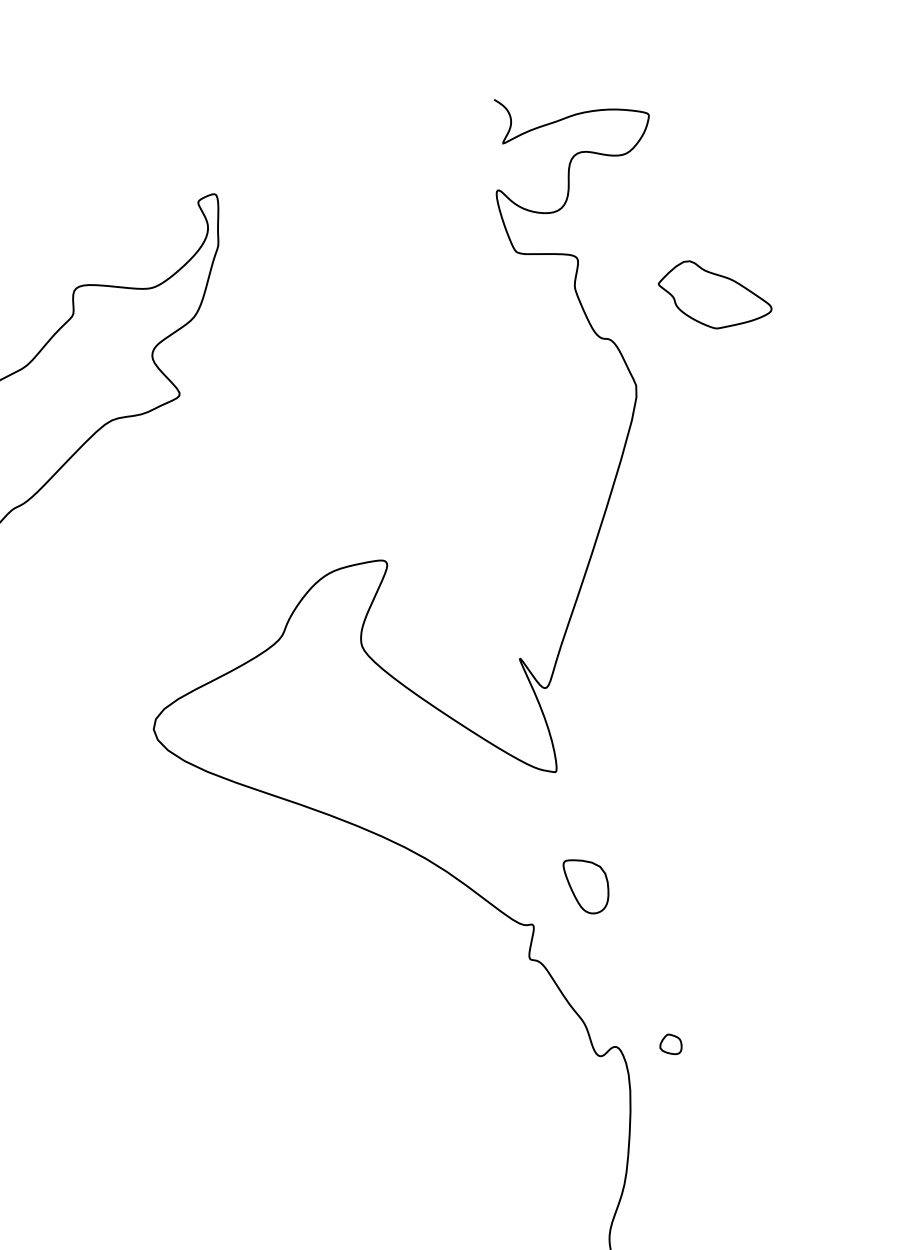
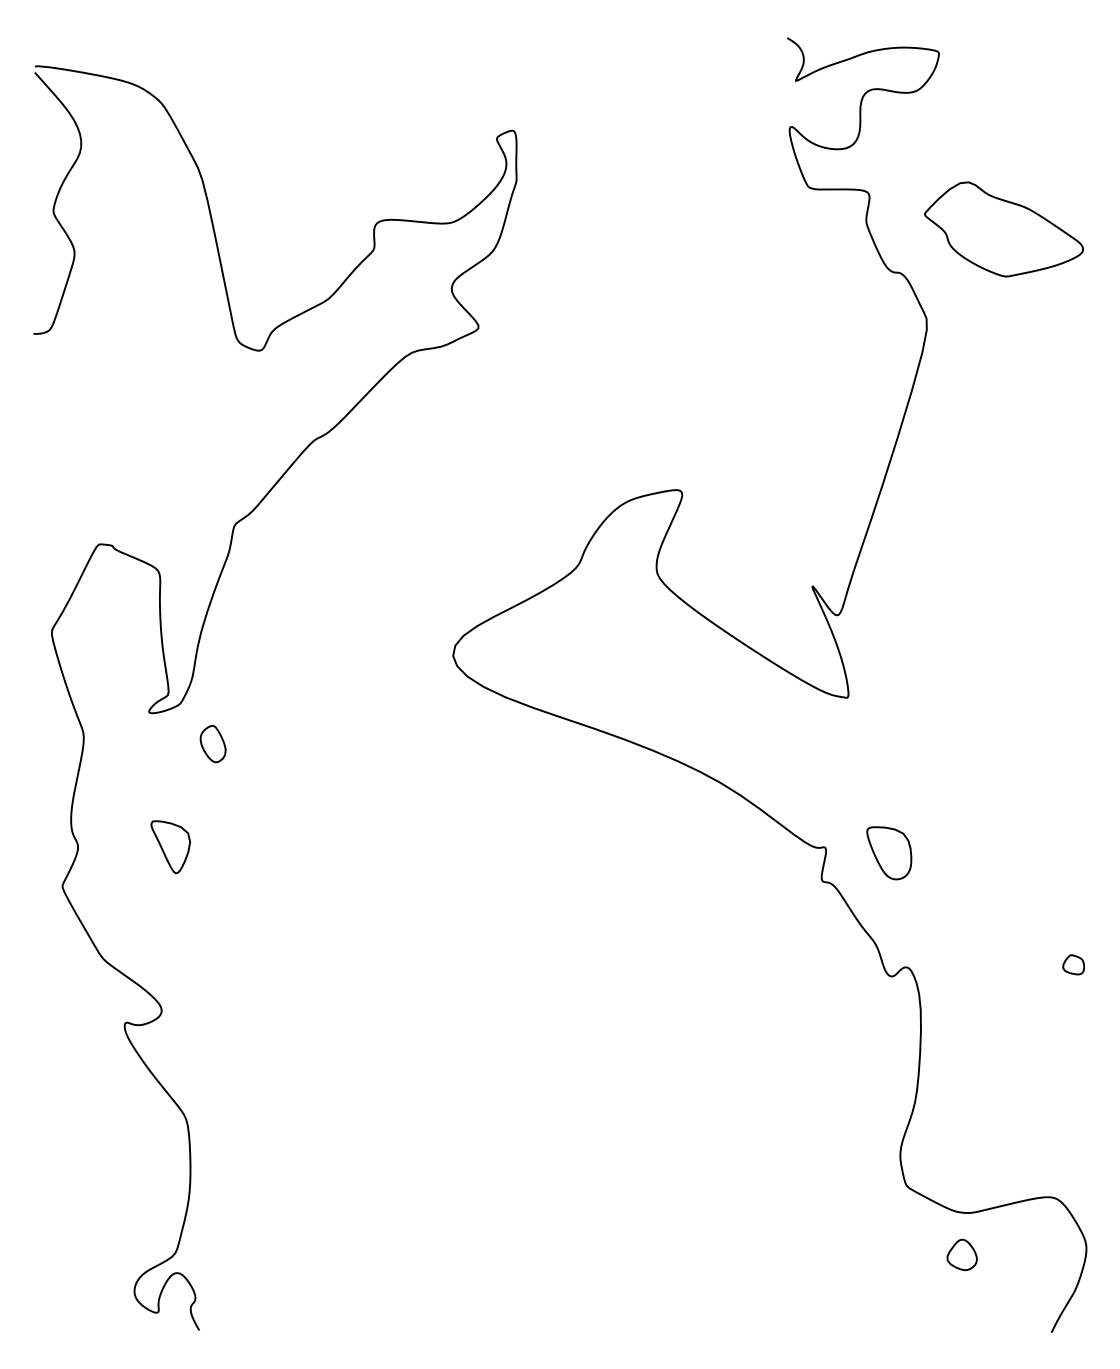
part: (714, 294) -> (1003, 229), size x1.43
part: (586, 887) -> (889, 853), moved
part: (670, 1044) -> (1073, 964), moved

